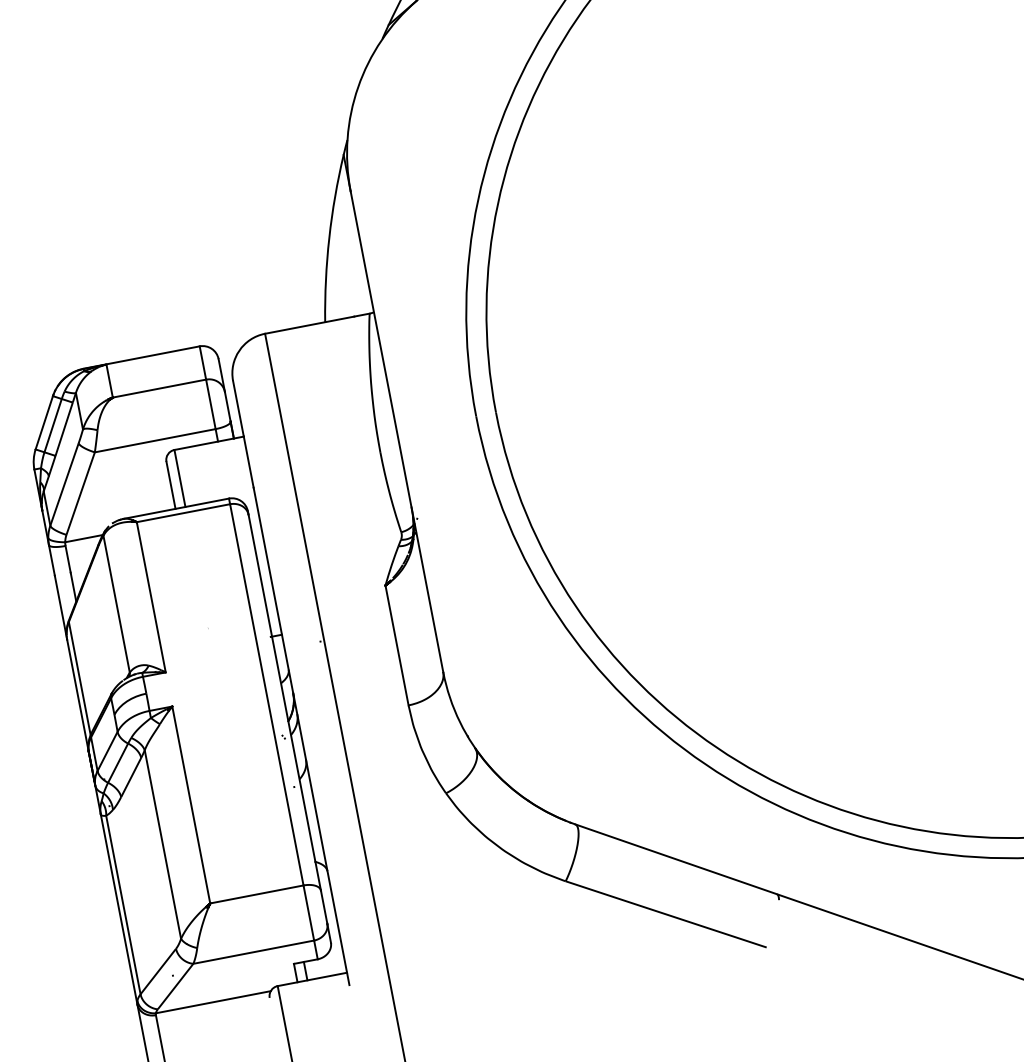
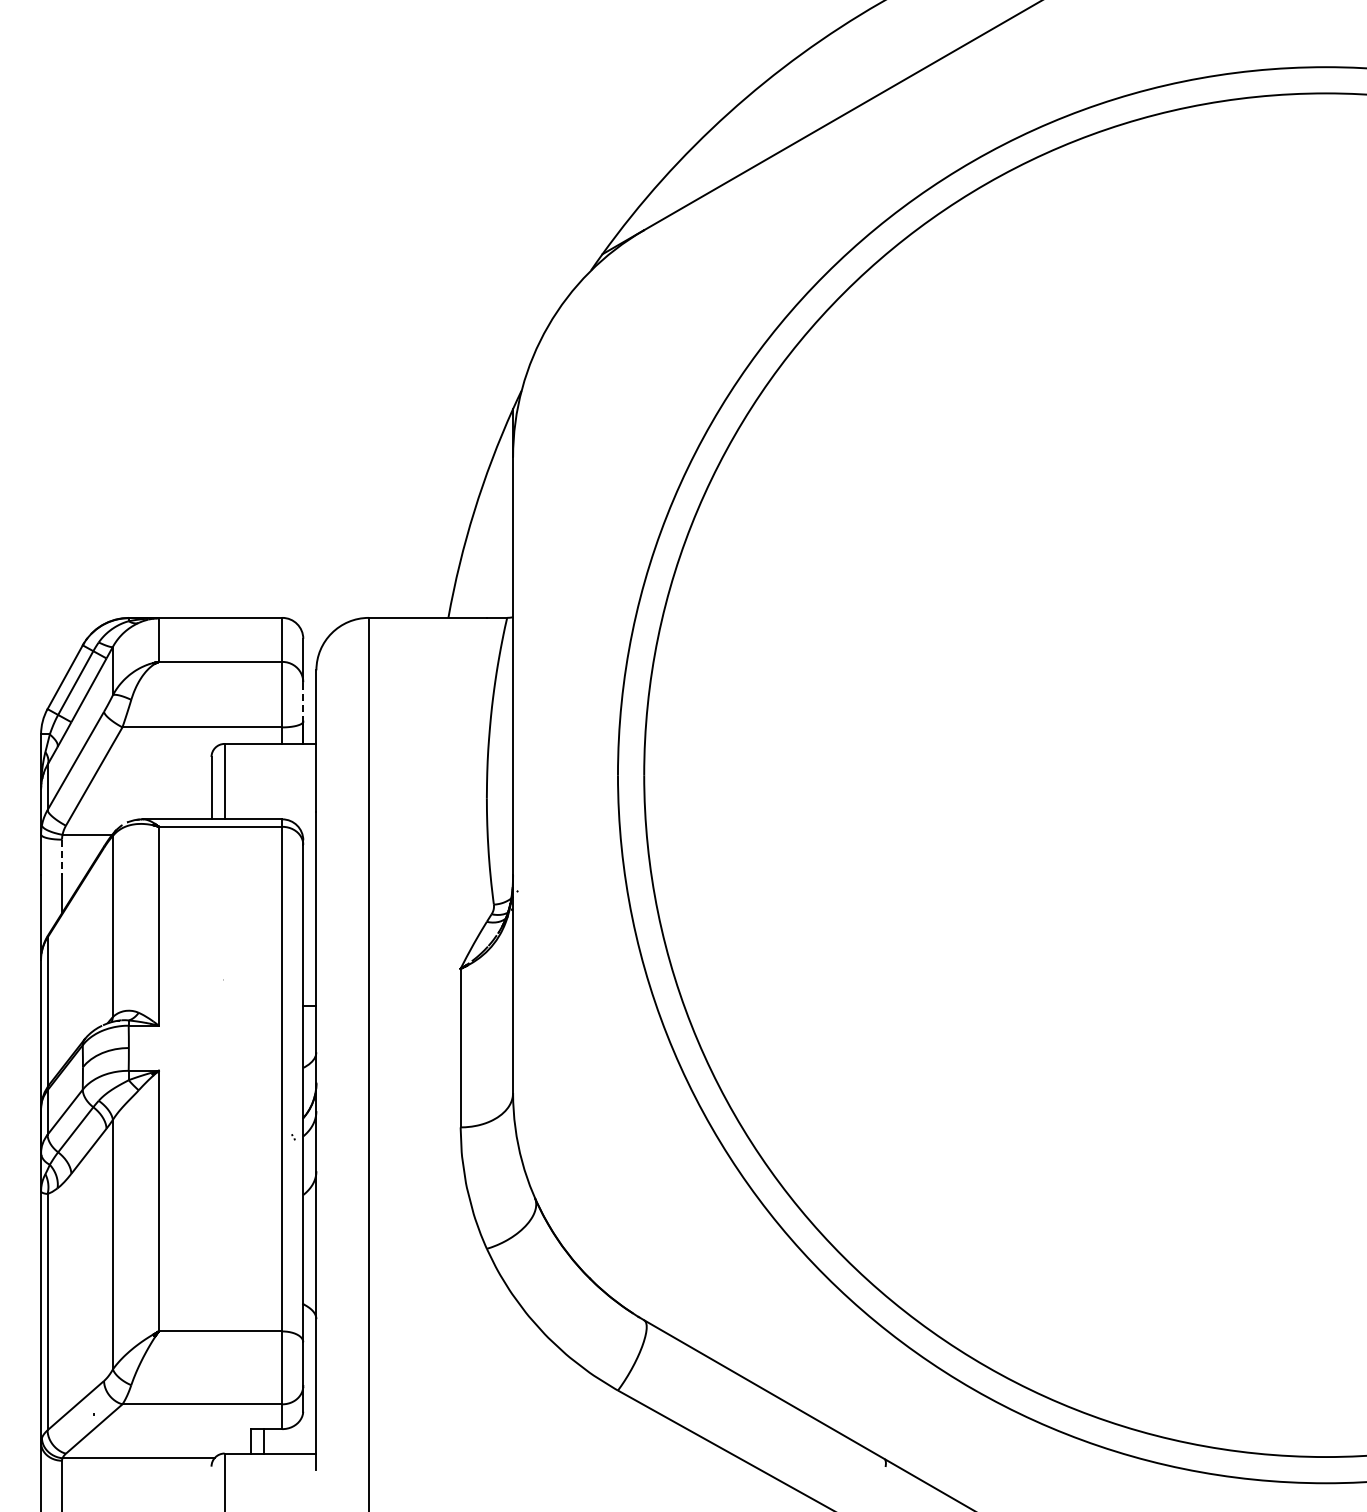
line: (228, 407) -> (303, 702), solid -> dashed
line: (68, 559) -> (62, 857), solid -> dashed

